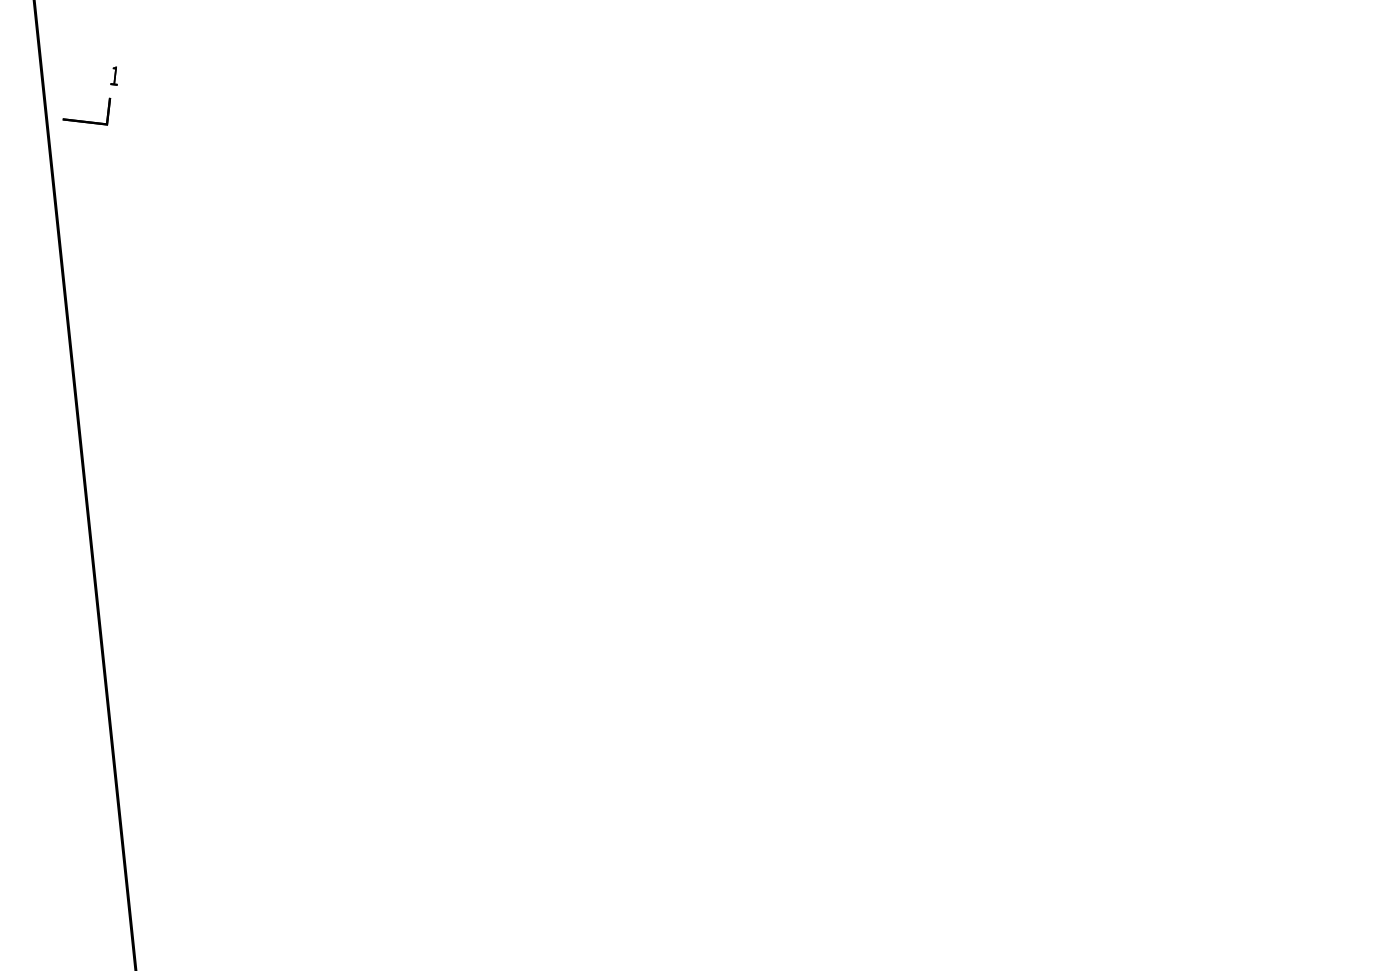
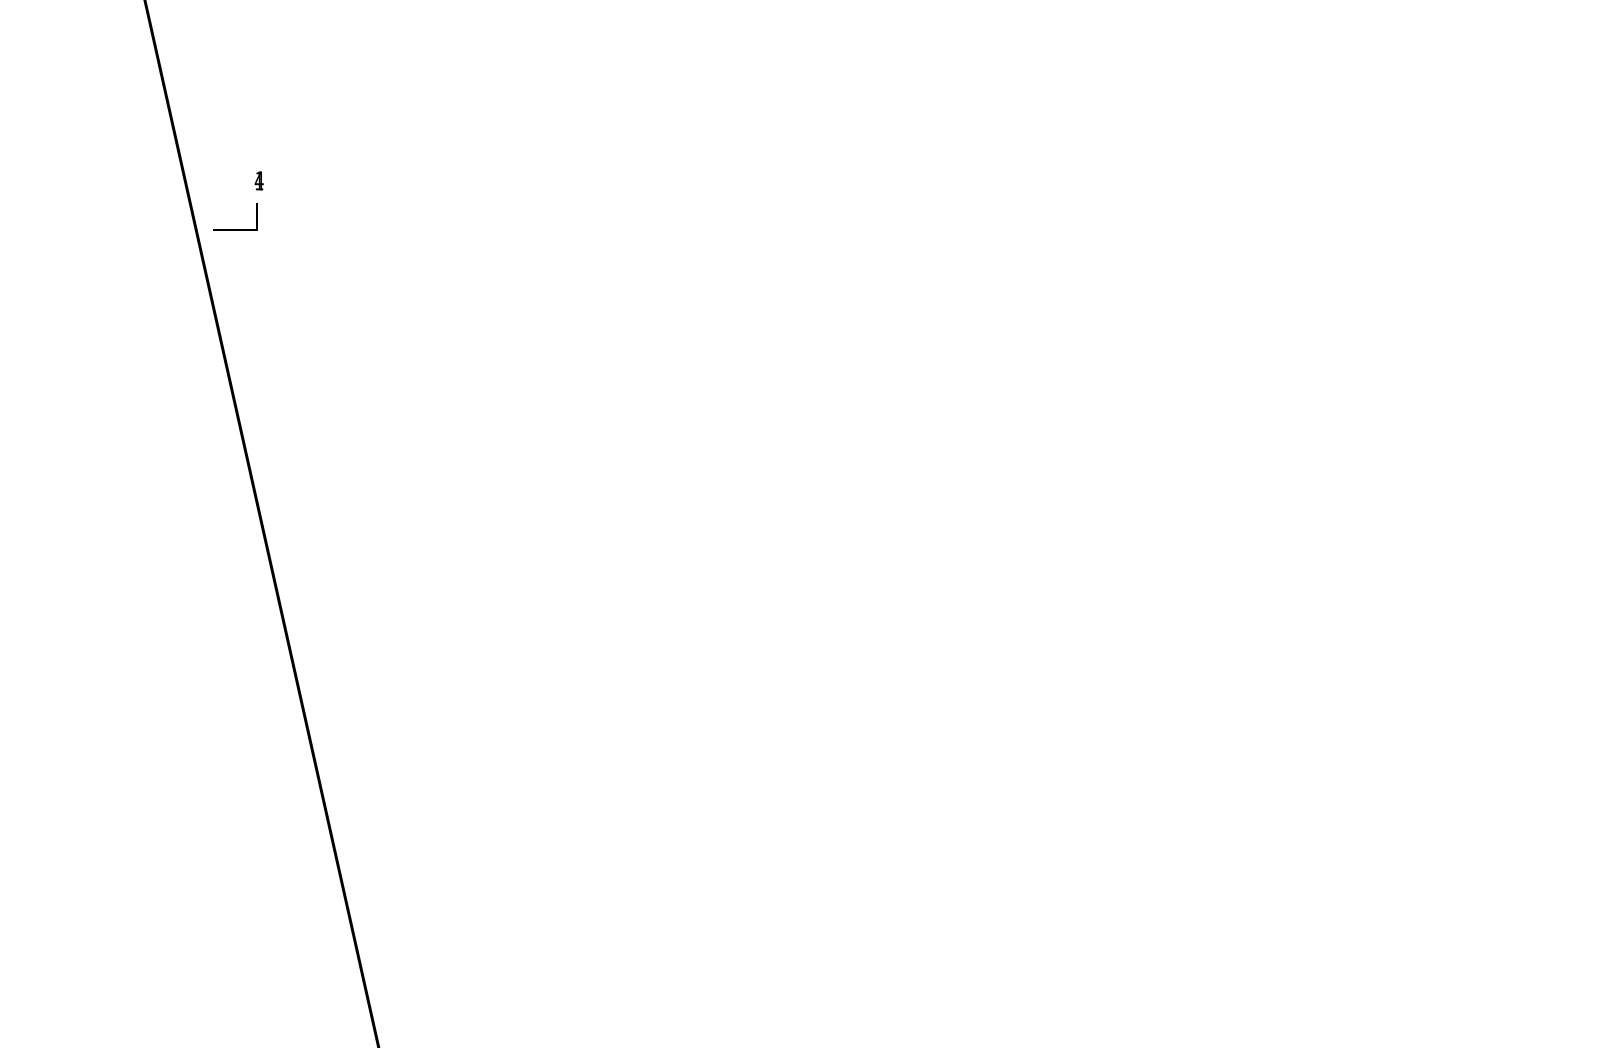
text: (114, 75) -> (258, 180), 1 -> 4

